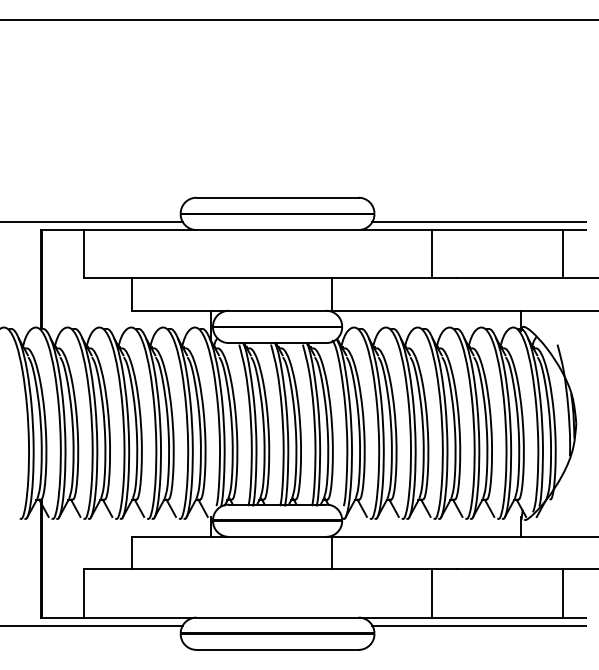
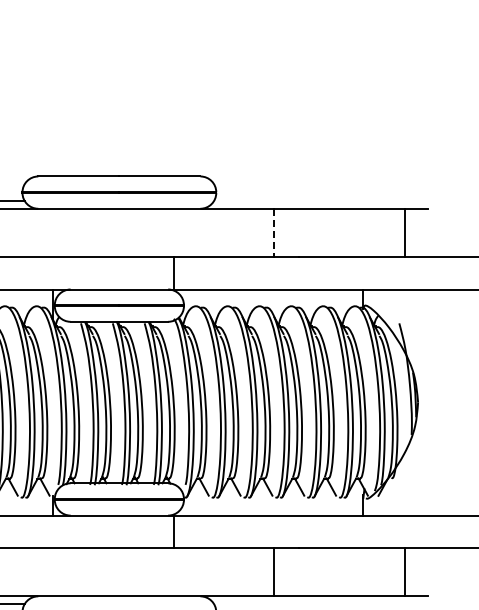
line: (478, 221) -> (320, 200), removed
line: (432, 254) -> (274, 233), solid -> dashed
line: (478, 625) -> (320, 604), removed

